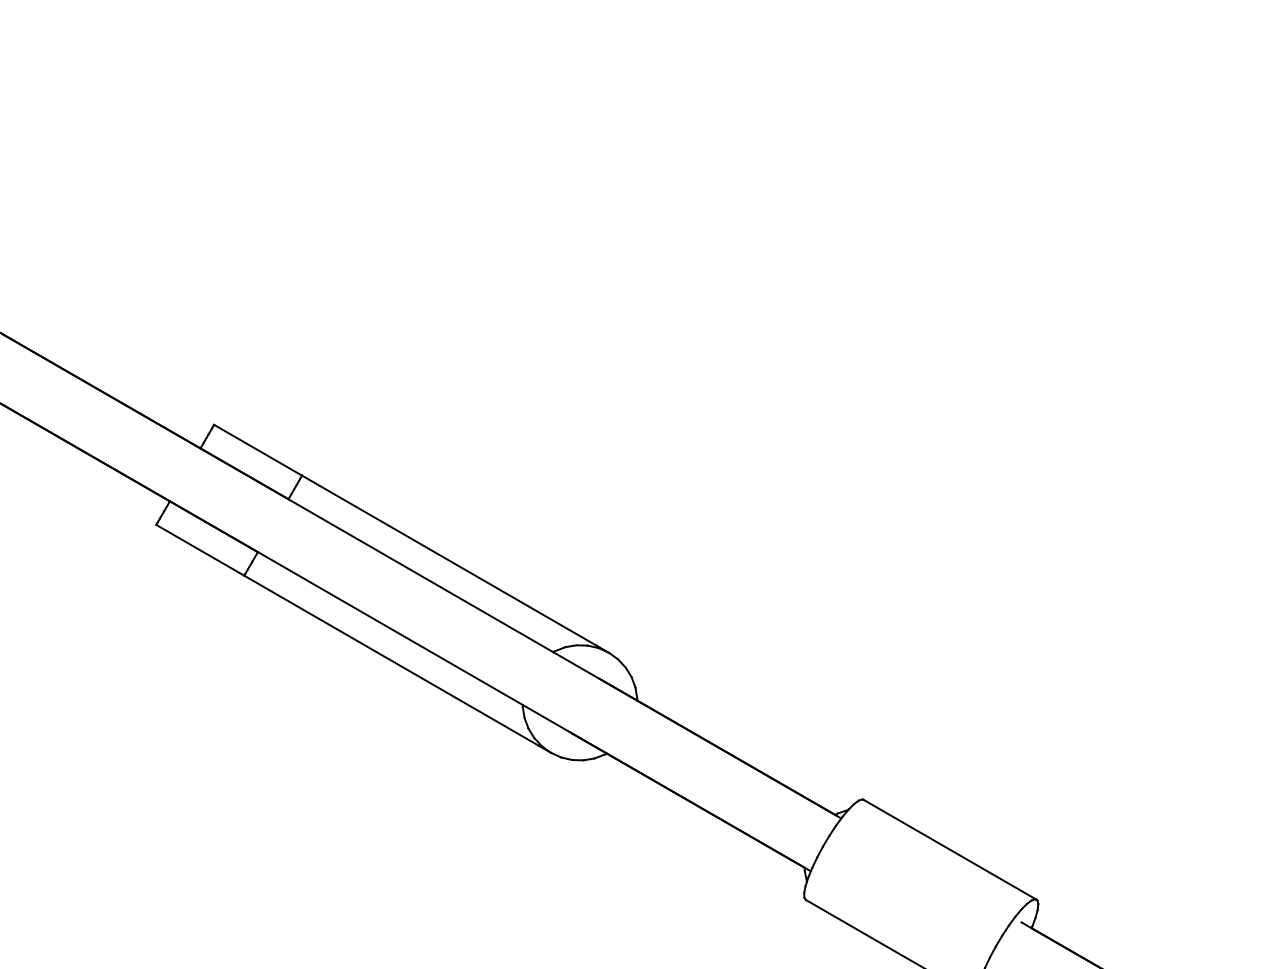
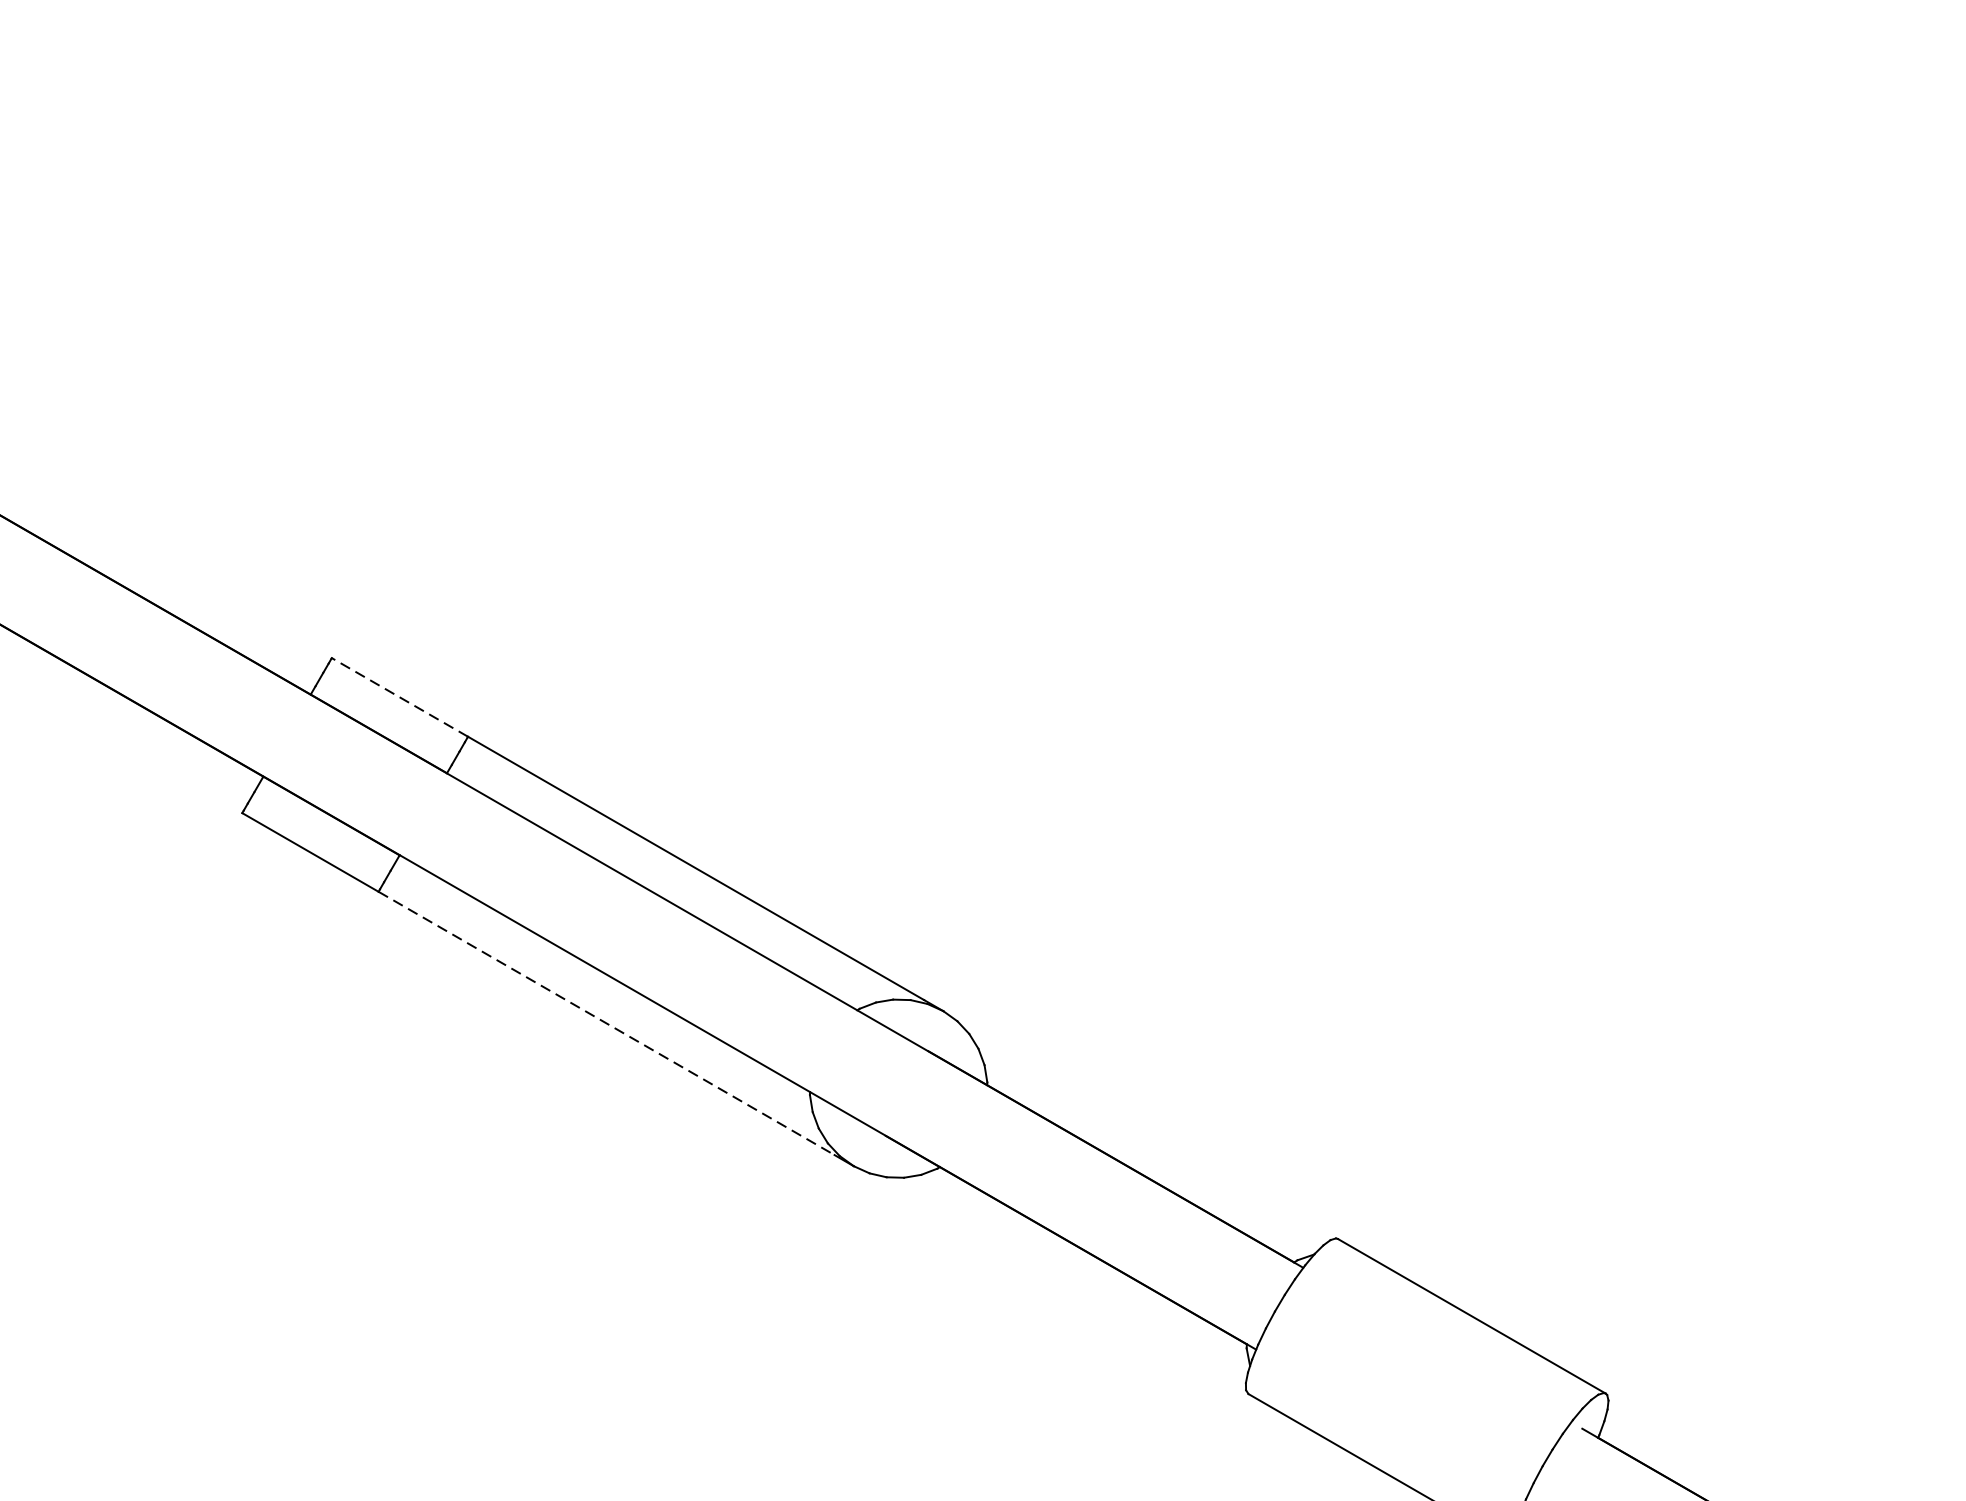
line: (258, 450) -> (400, 697), solid -> dashed
line: (391, 660) -> (606, 1023), solid -> dashed

